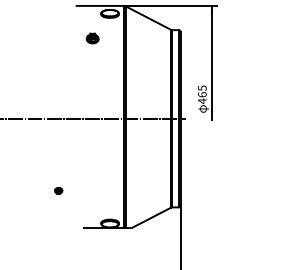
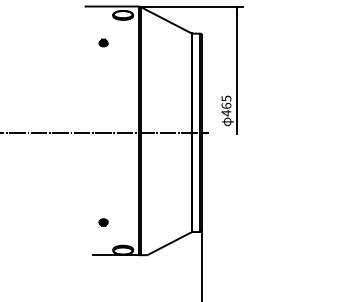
part: (92, 38) -> (103, 42), size x0.62
part: (58, 190) -> (103, 222), moved

